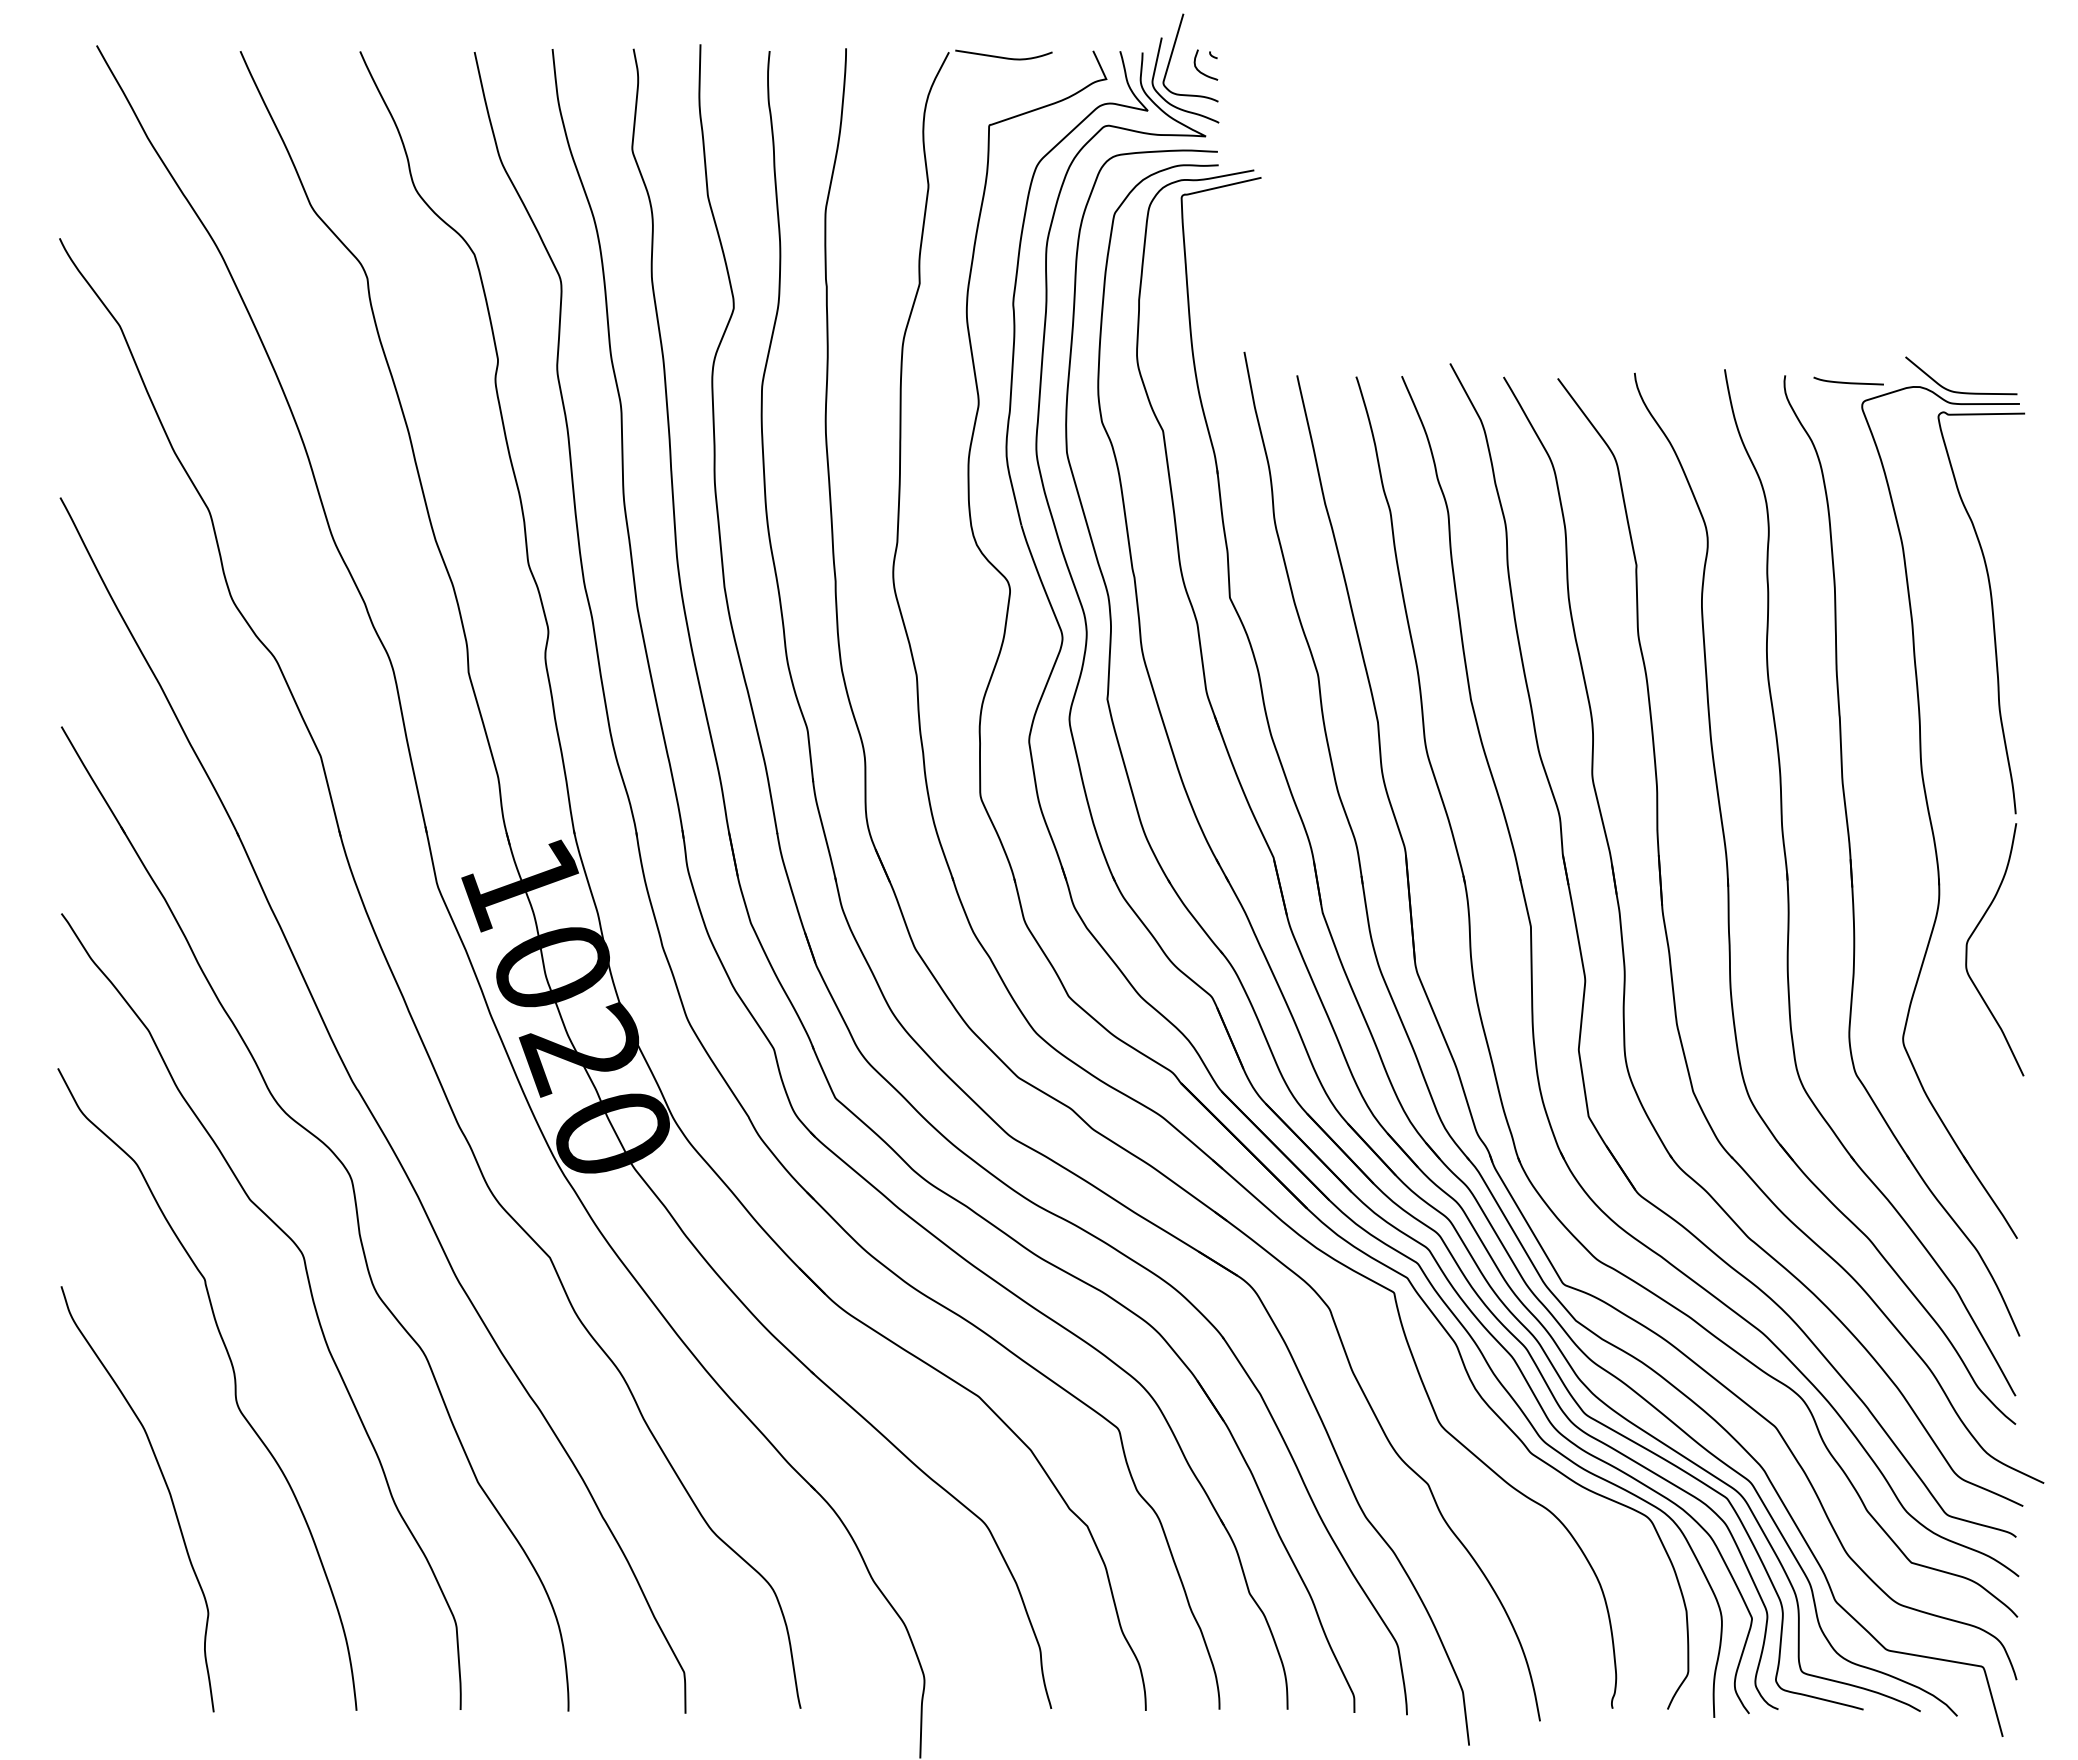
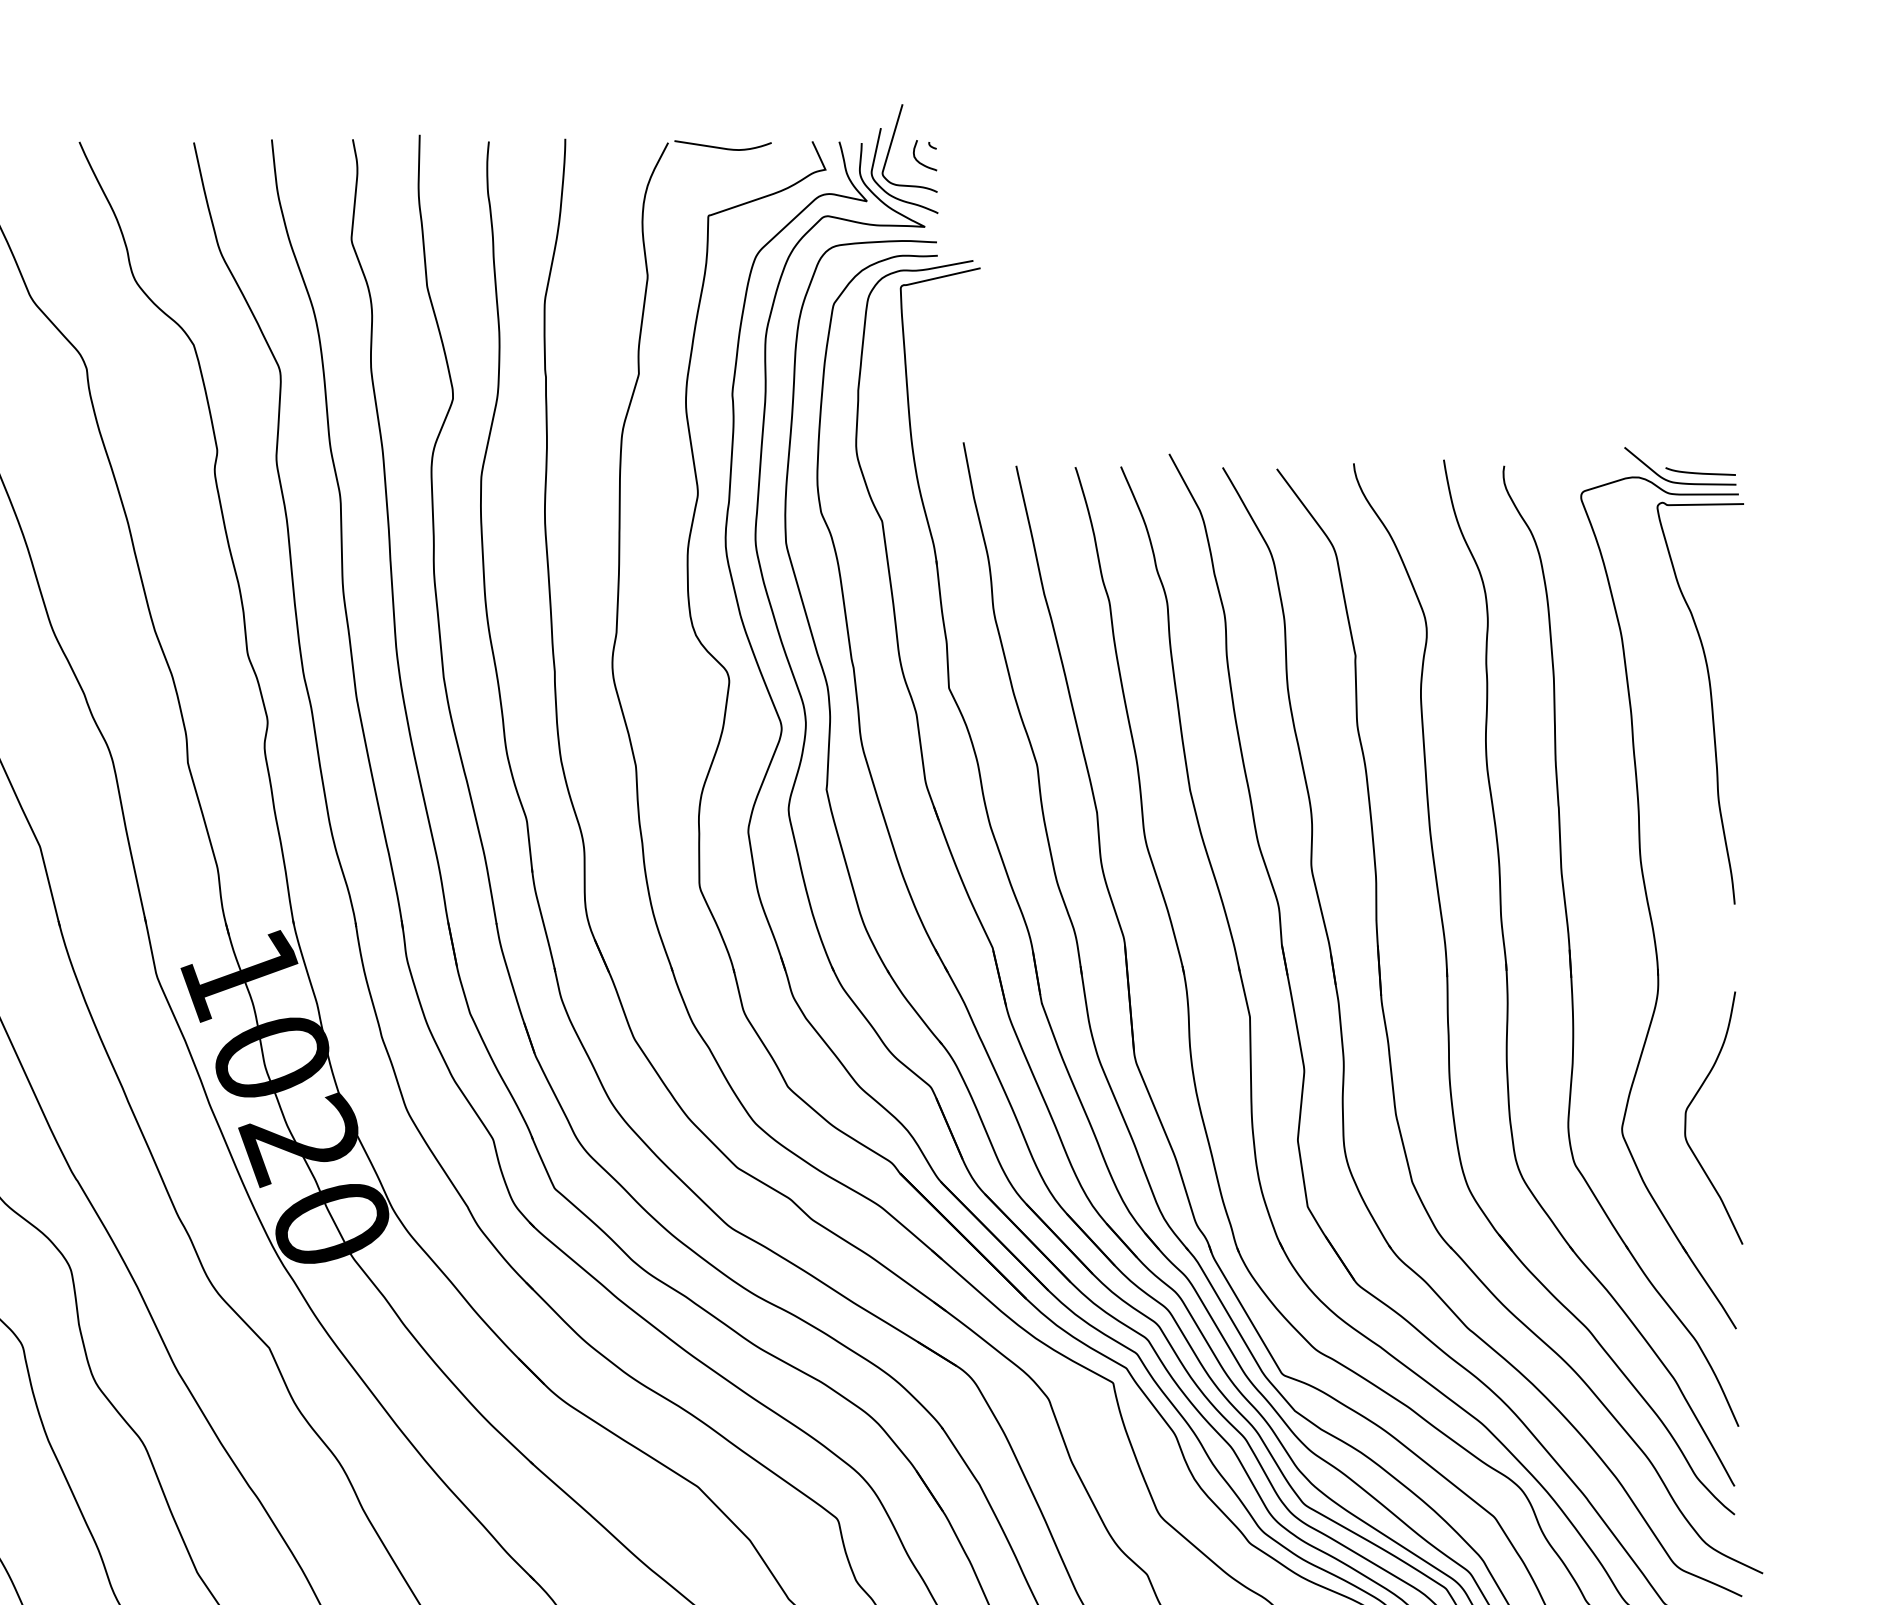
curve: (1848, 382) -> (1700, 472), moved
curve: (1972, 935) -> (1691, 1103), moved

